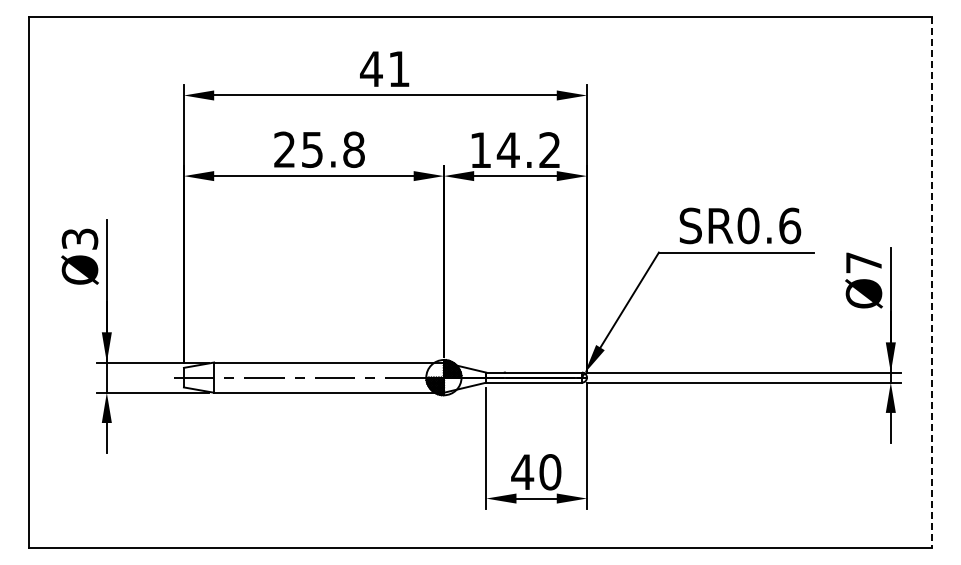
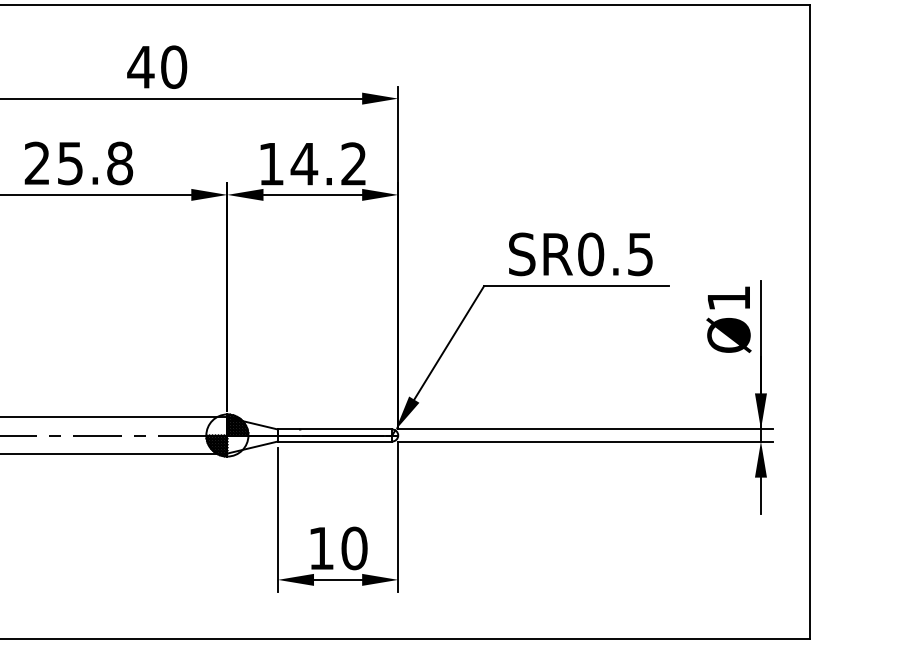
text: (399, 69) -> (174, 67), 41 -> 40
text: (790, 225) -> (641, 253), SR0.6 -> SR0.5
text: (863, 262) -> (728, 298), Ø7 -> Ø1
line: (932, 282) -> (810, 321), dashed -> solid
text: (522, 471) -> (321, 547), 40 -> 10

